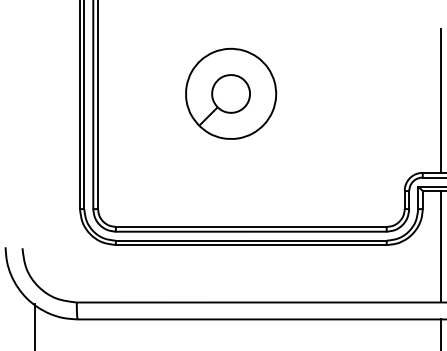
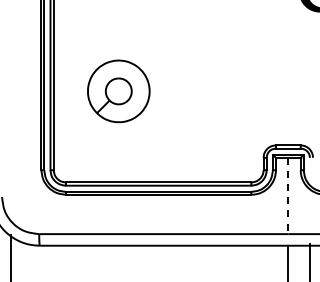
part: (230, 94) -> (118, 91), moved
line: (441, 99) -> (288, 95), removed
line: (441, 247) -> (288, 196), solid -> dashed

